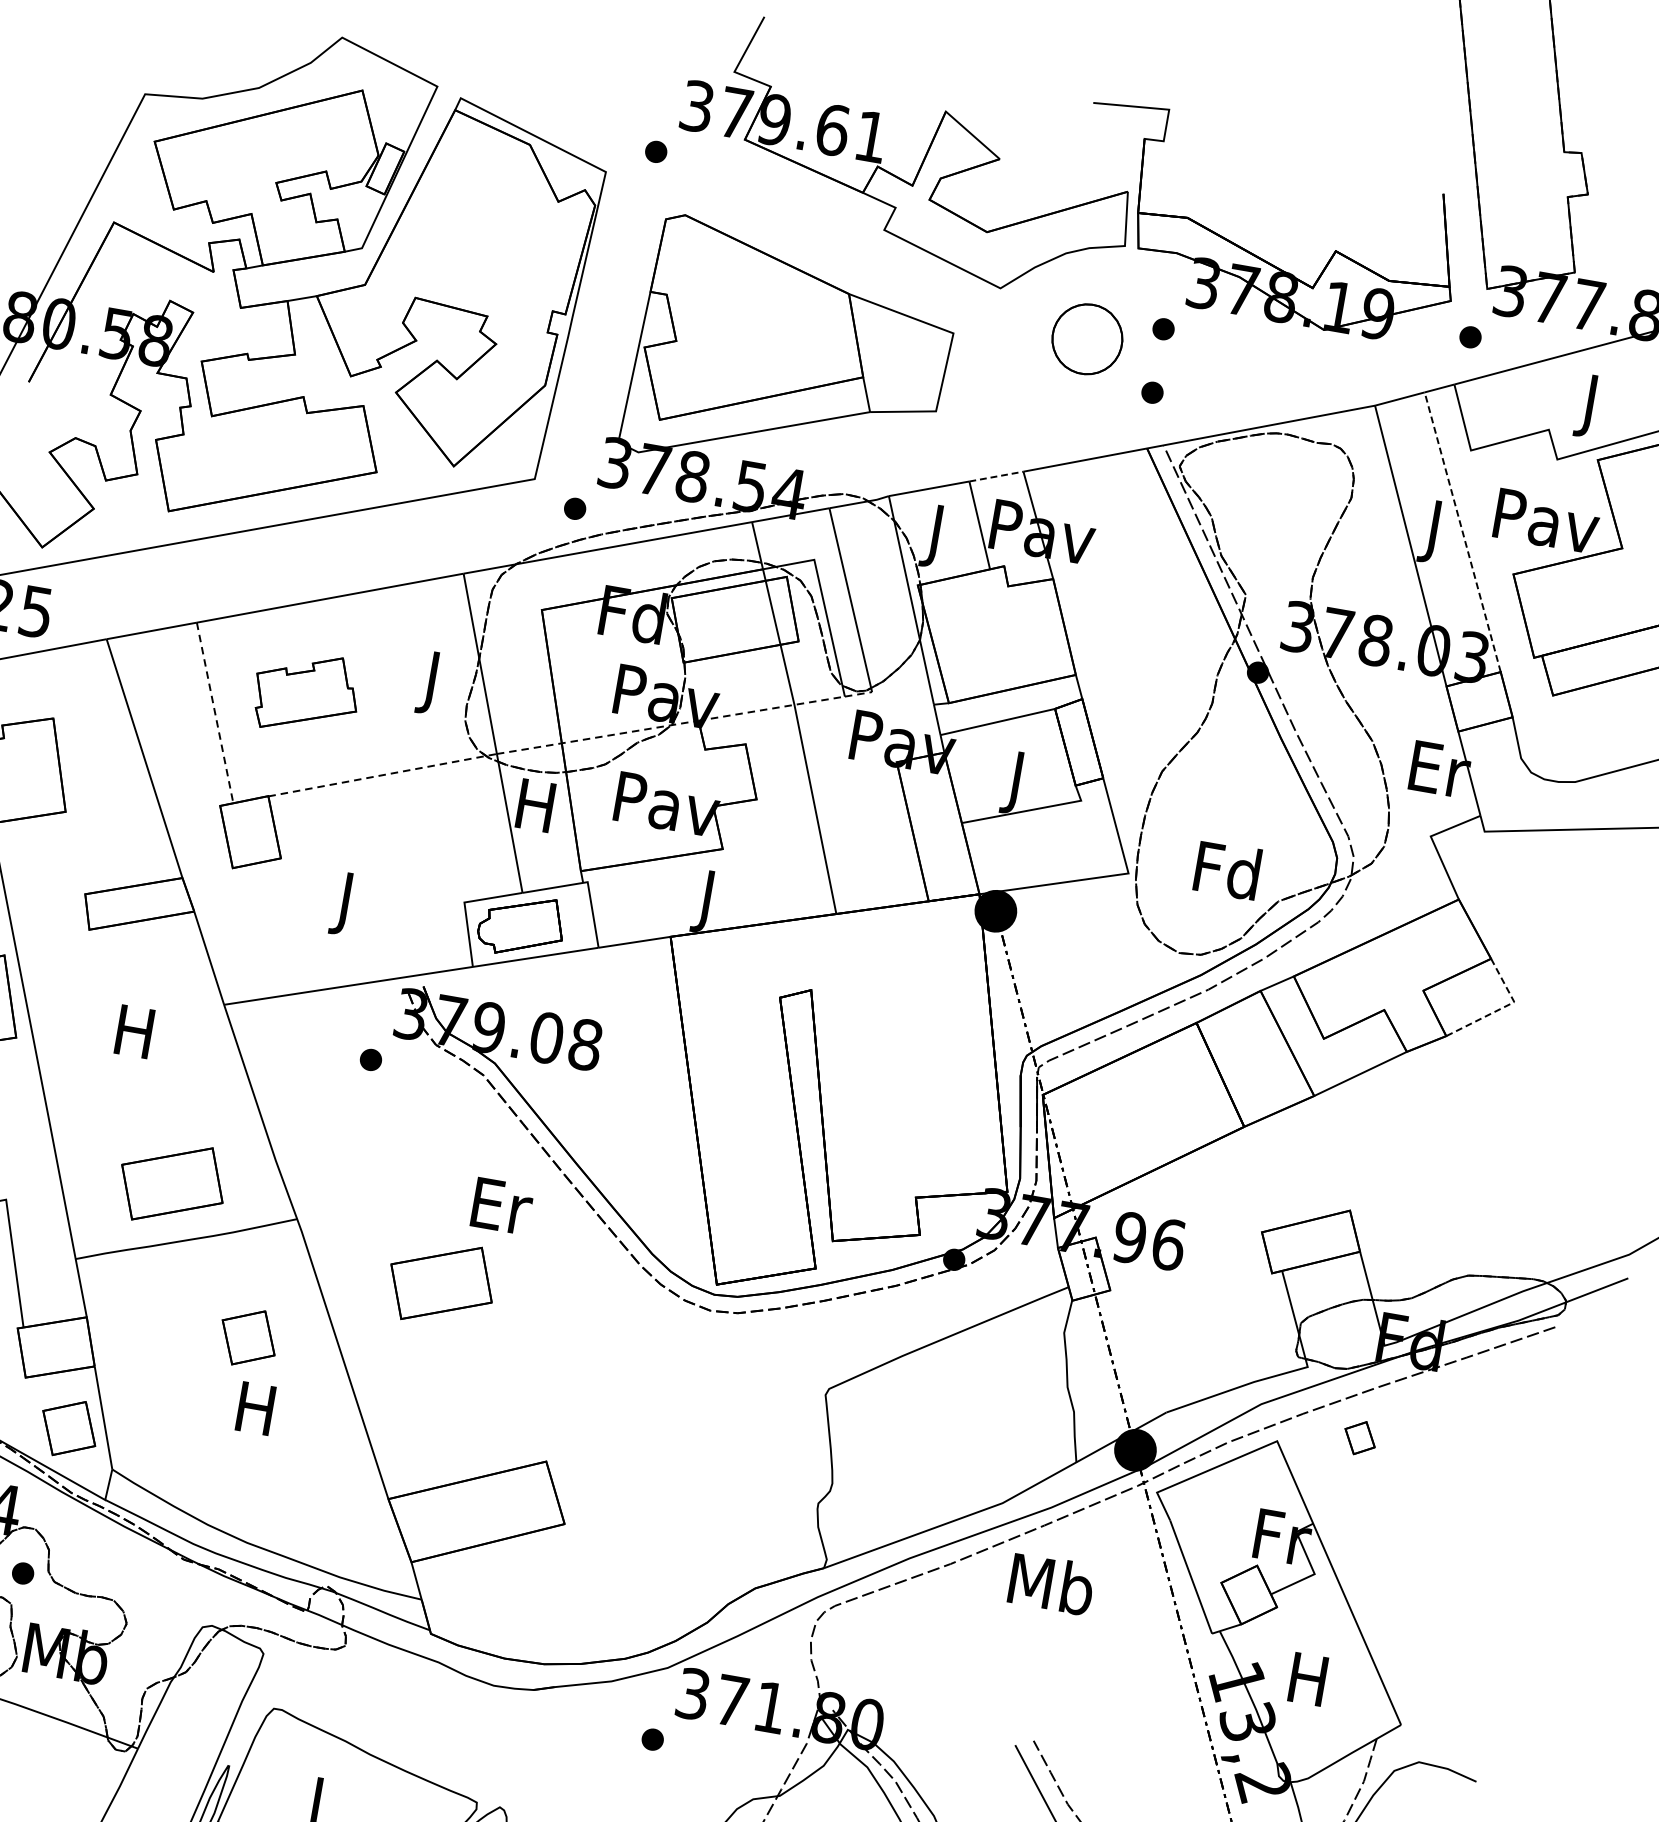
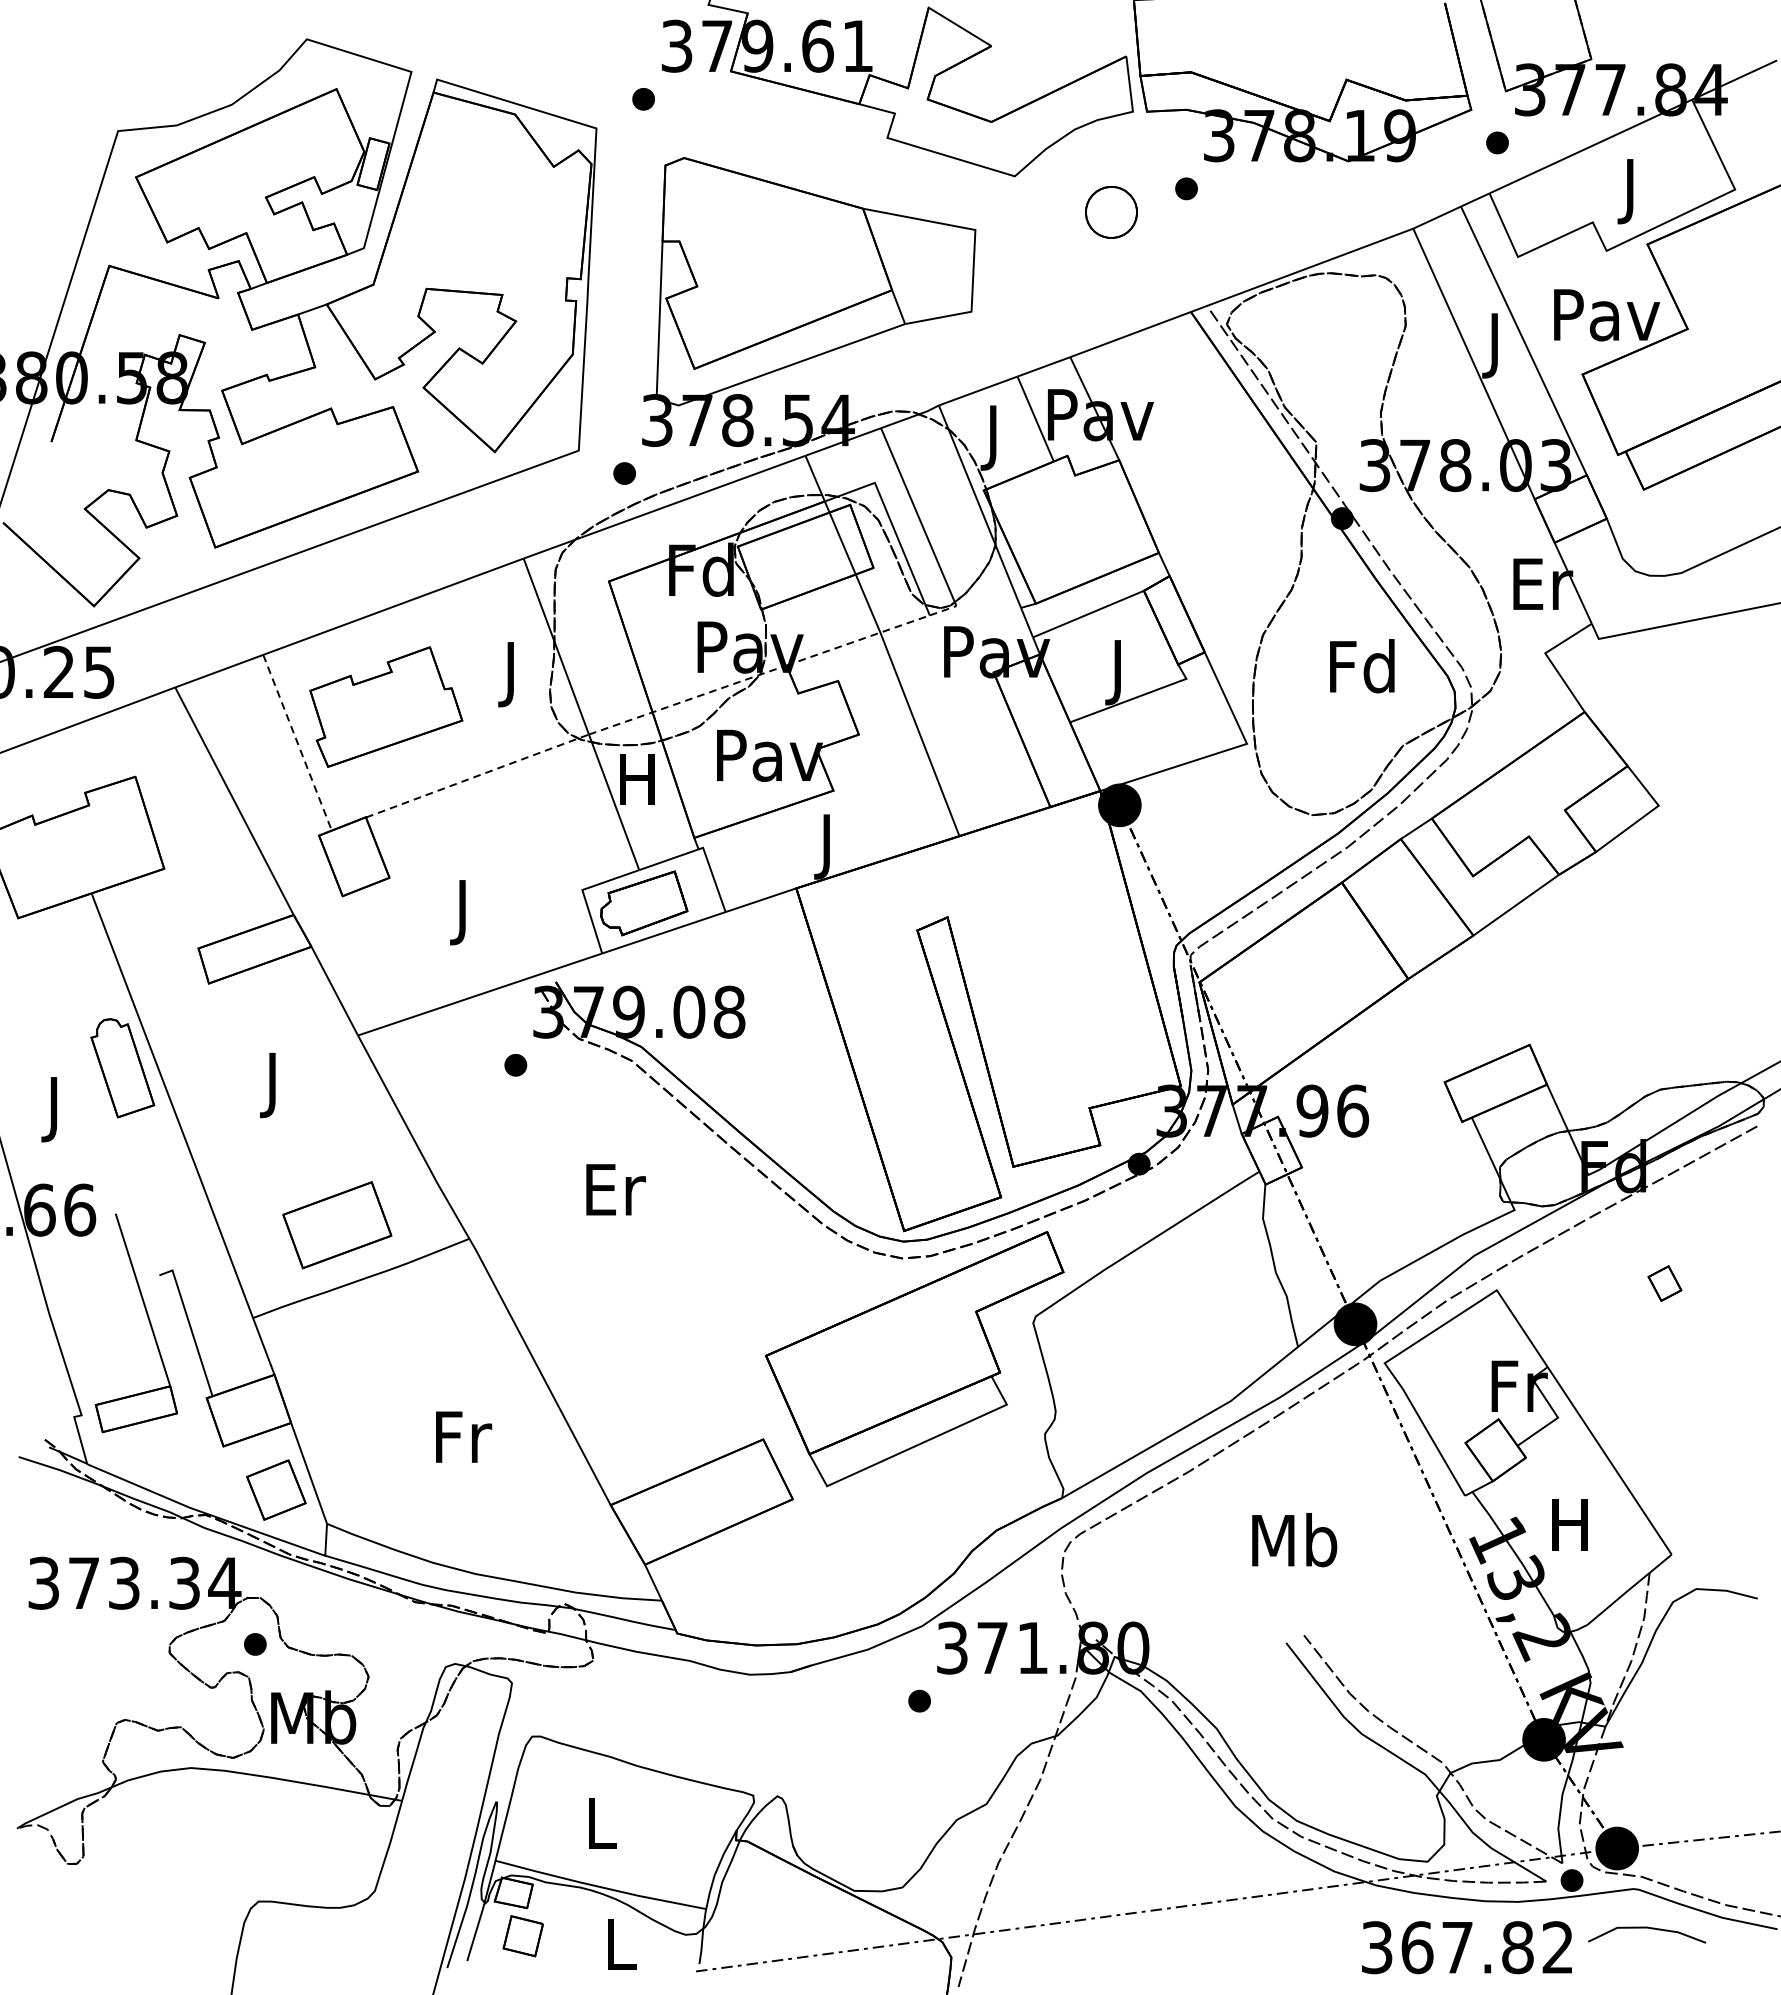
part: (1087, 339) -> (1111, 212), size x0.71
part: (1152, 392) -> (1186, 254), removed
line: (997, 476) -> (1044, 366), dashed -> solid
line: (1462, 531) -> (1523, 340), dashed -> solid
part: (306, 693) -> (386, 706), size x1.43
text: (1227, 870) -> (1362, 666), moved
line: (1503, 1007) -> (1648, 813), dashed -> solid
text: (133, 1038) -> (272, 1085), H -> J
text: (501, 1205) -> (615, 1189), moved
part: (441, 1283) -> (626, 1278), removed
part: (248, 1337) -> (441, 1366), removed
text: (259, 1408) -> (464, 1436), H -> Fr
part: (705, 1410) -> (914, 1359), added
part: (1359, 1437) -> (1664, 1283), moved
text: (1051, 1584) -> (1294, 1540), moved

